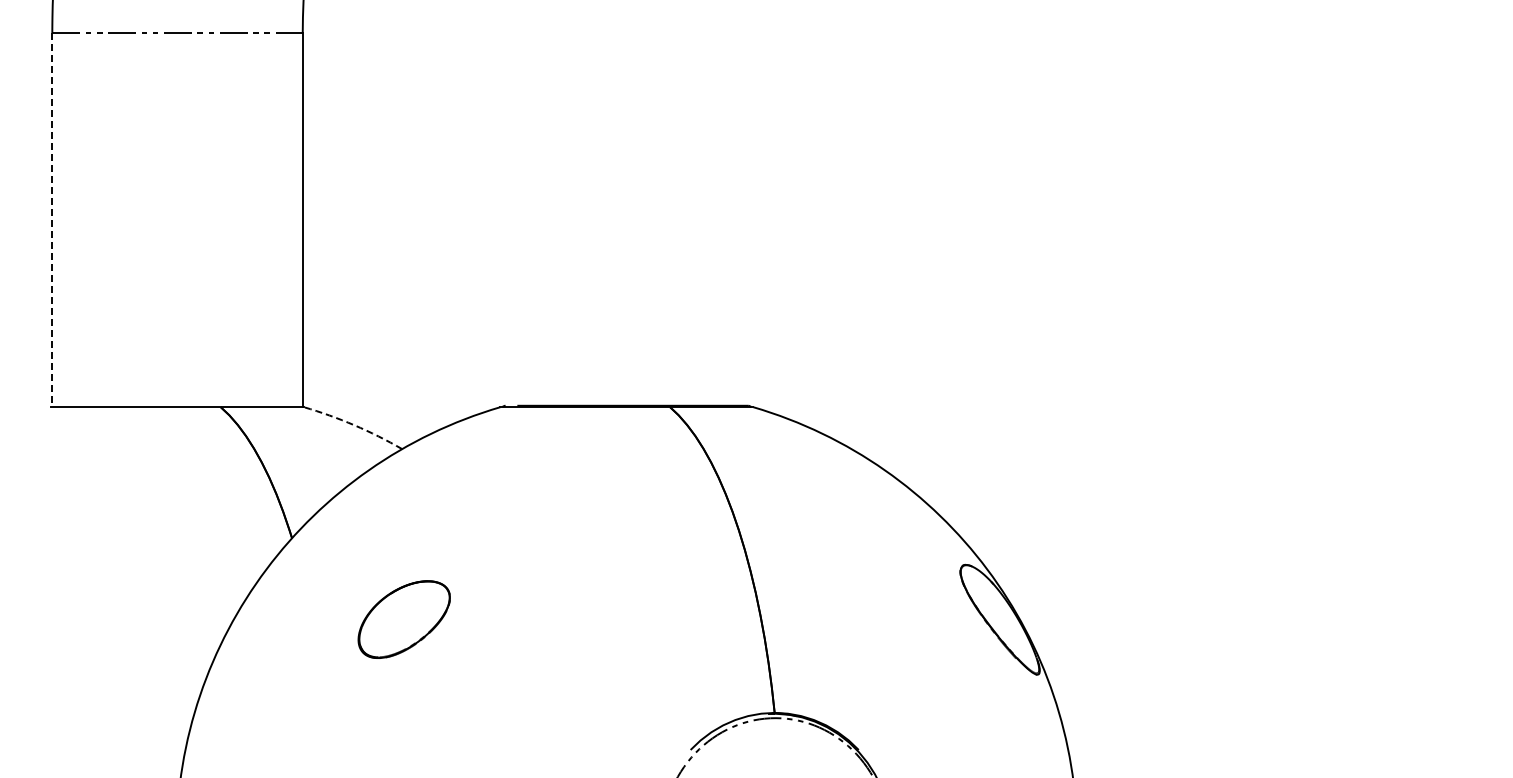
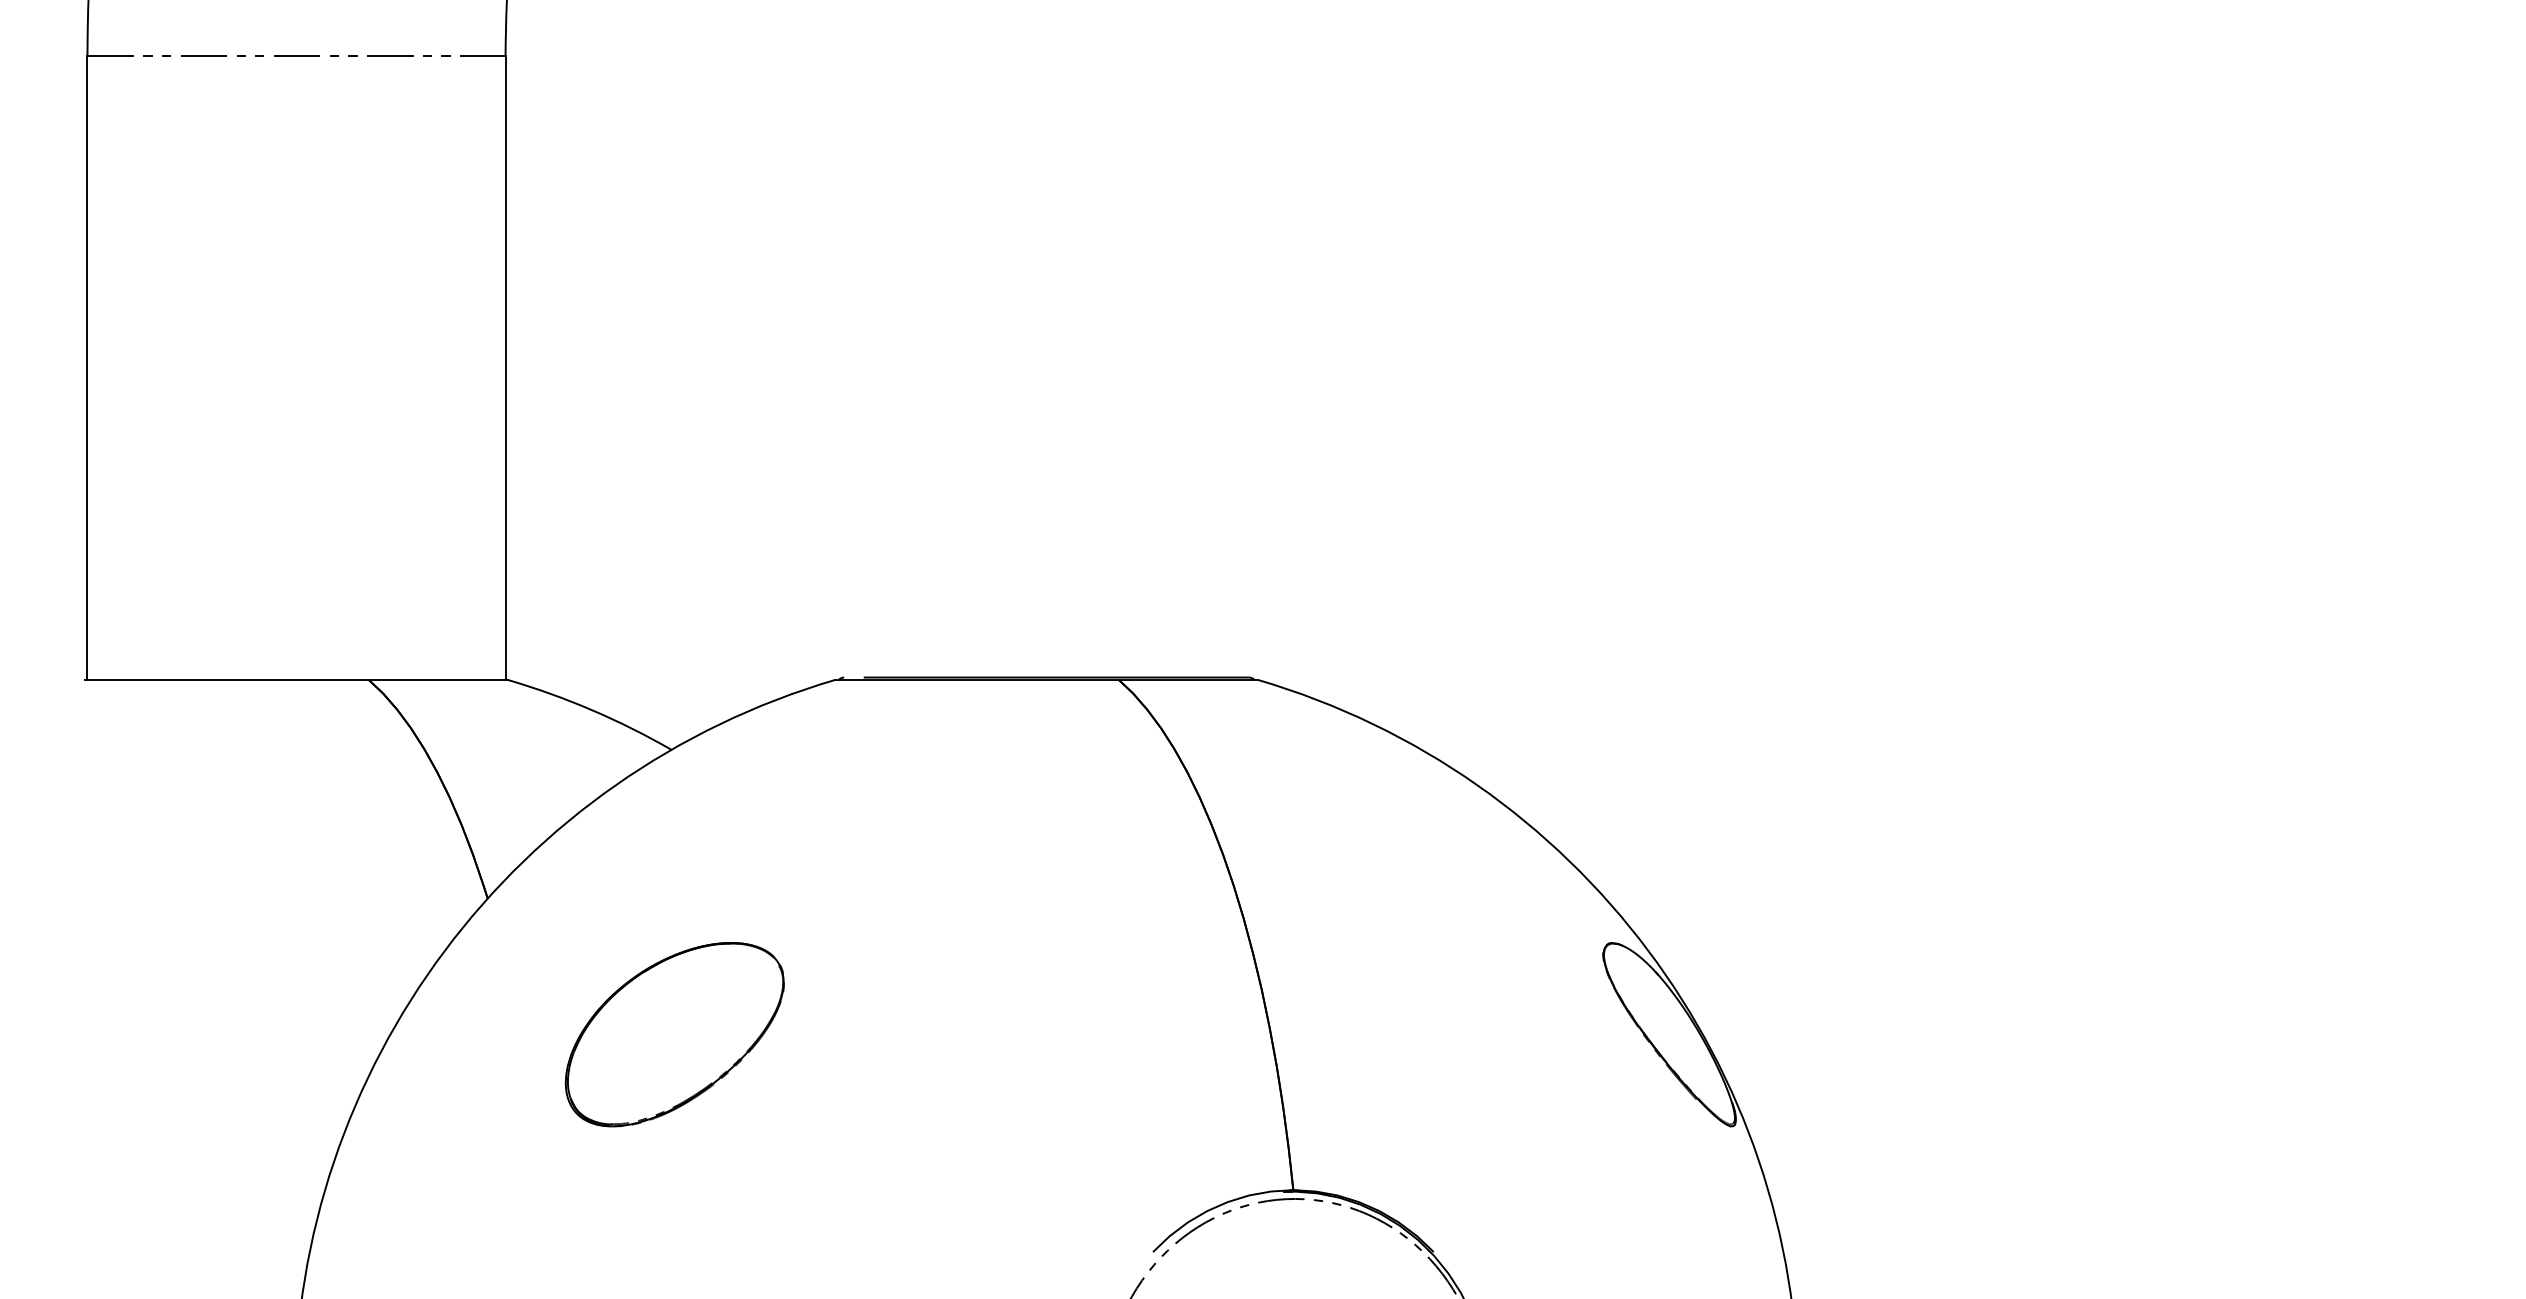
line: (52, 220) -> (87, 368), dashed -> solid
arc: (354, 425) -> (591, 710), dashed -> solid
part: (404, 619) -> (675, 1034), size x1.43

